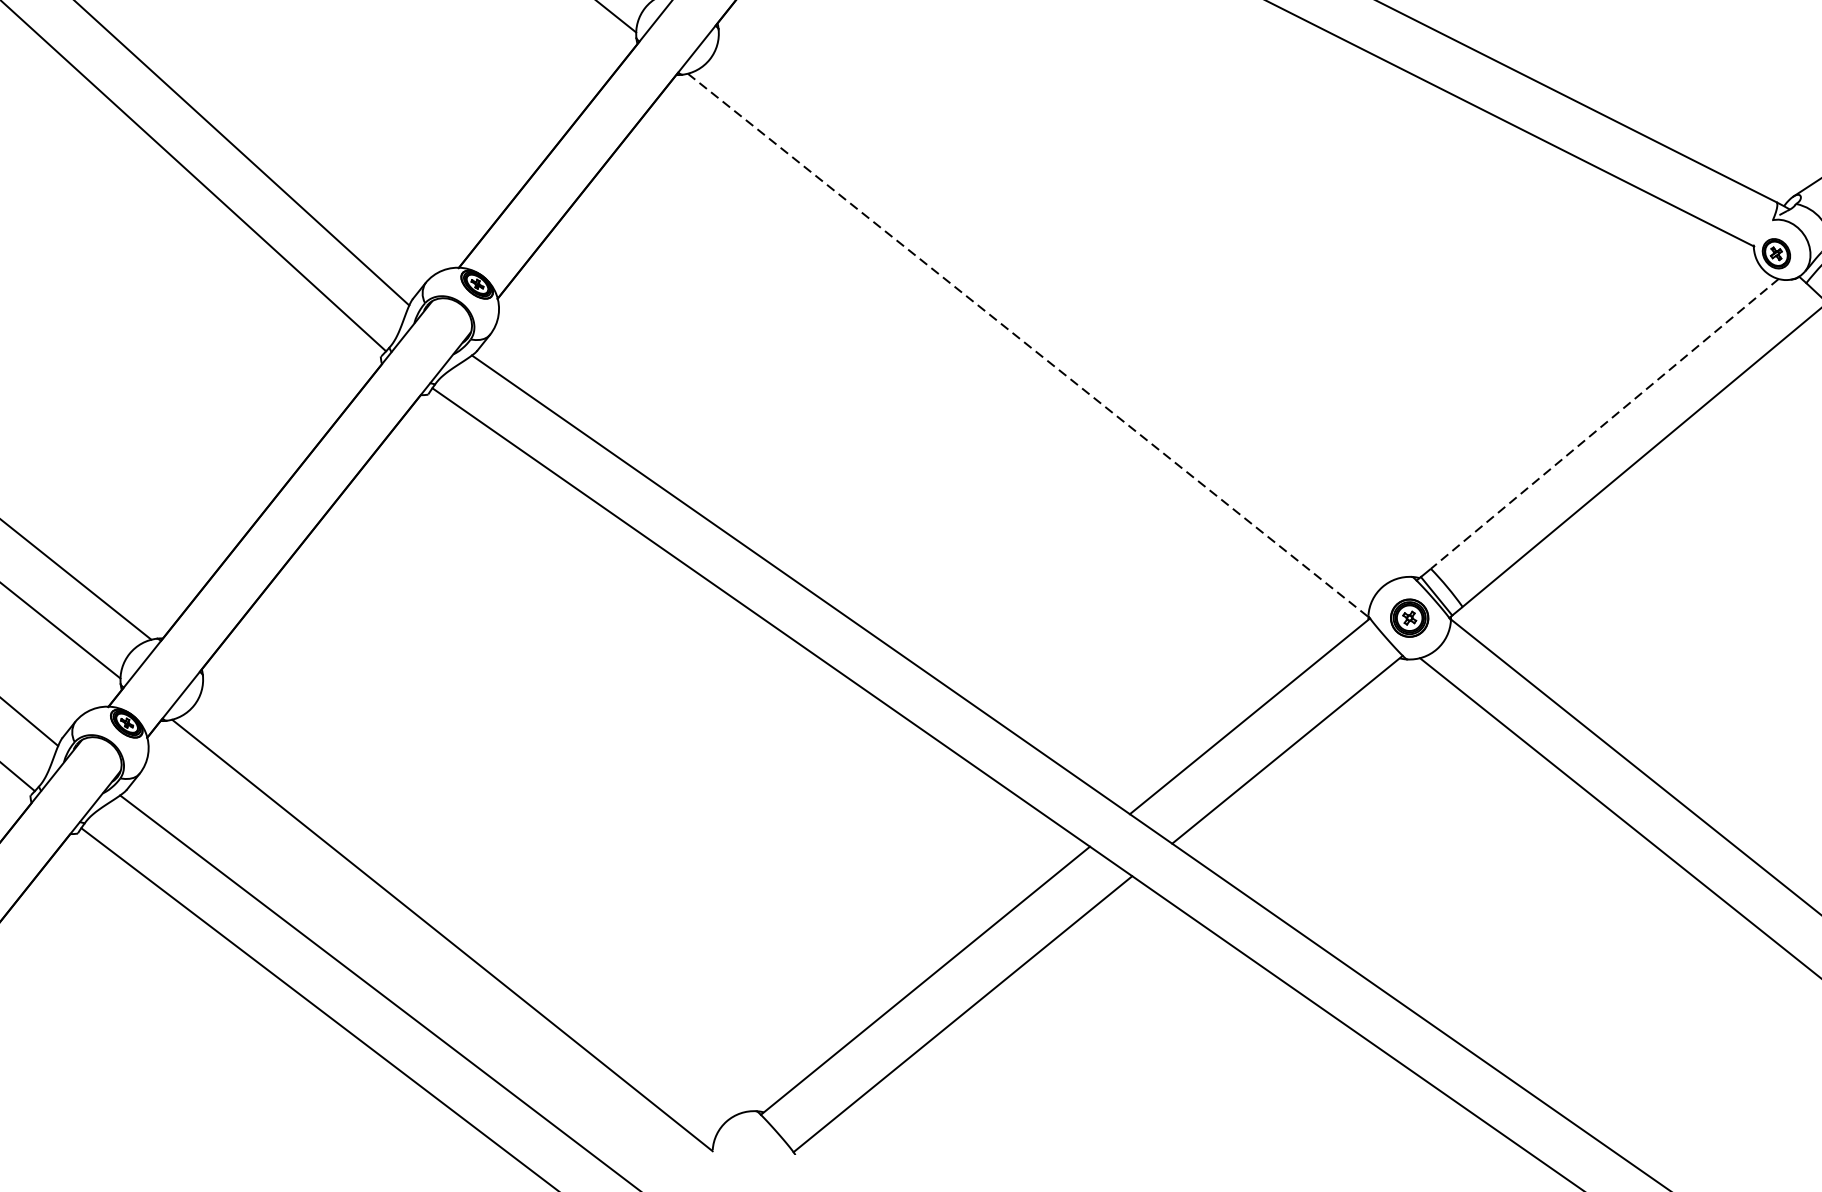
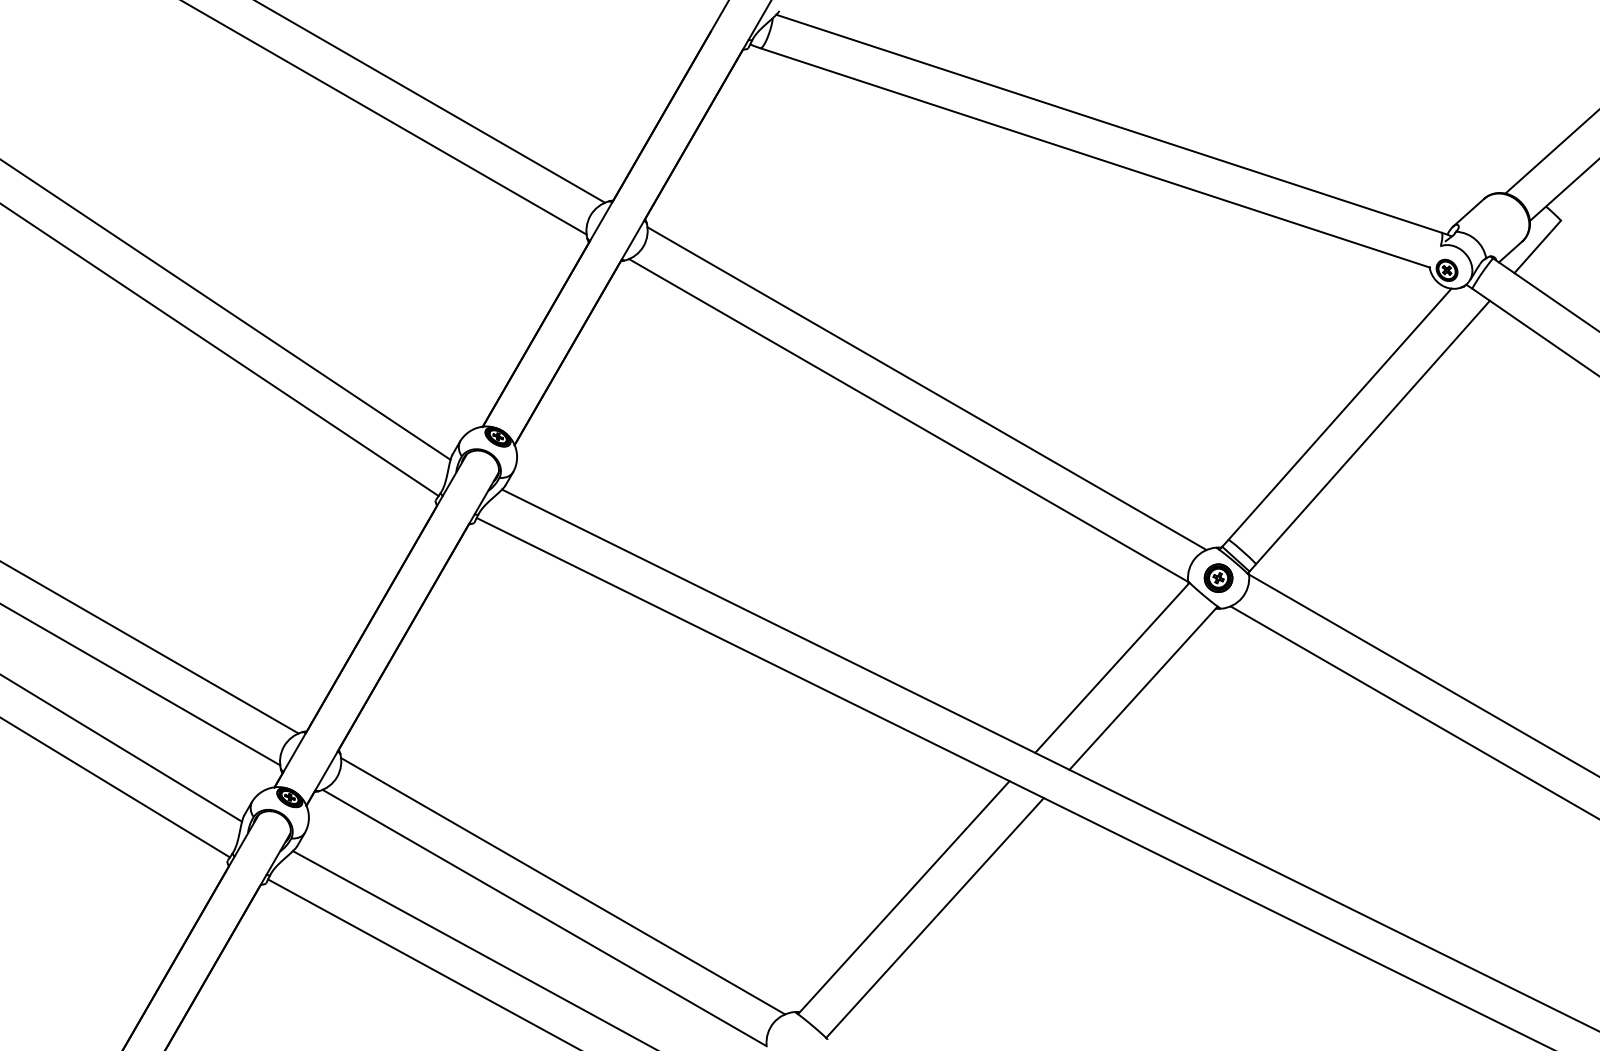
line: (1058, 306) -> (926, 388), added
line: (1027, 345) -> (908, 420), dashed -> solid
line: (1605, 424) -> (1340, 414), dashed -> solid
line: (473, 897) -> (563, 886), added

